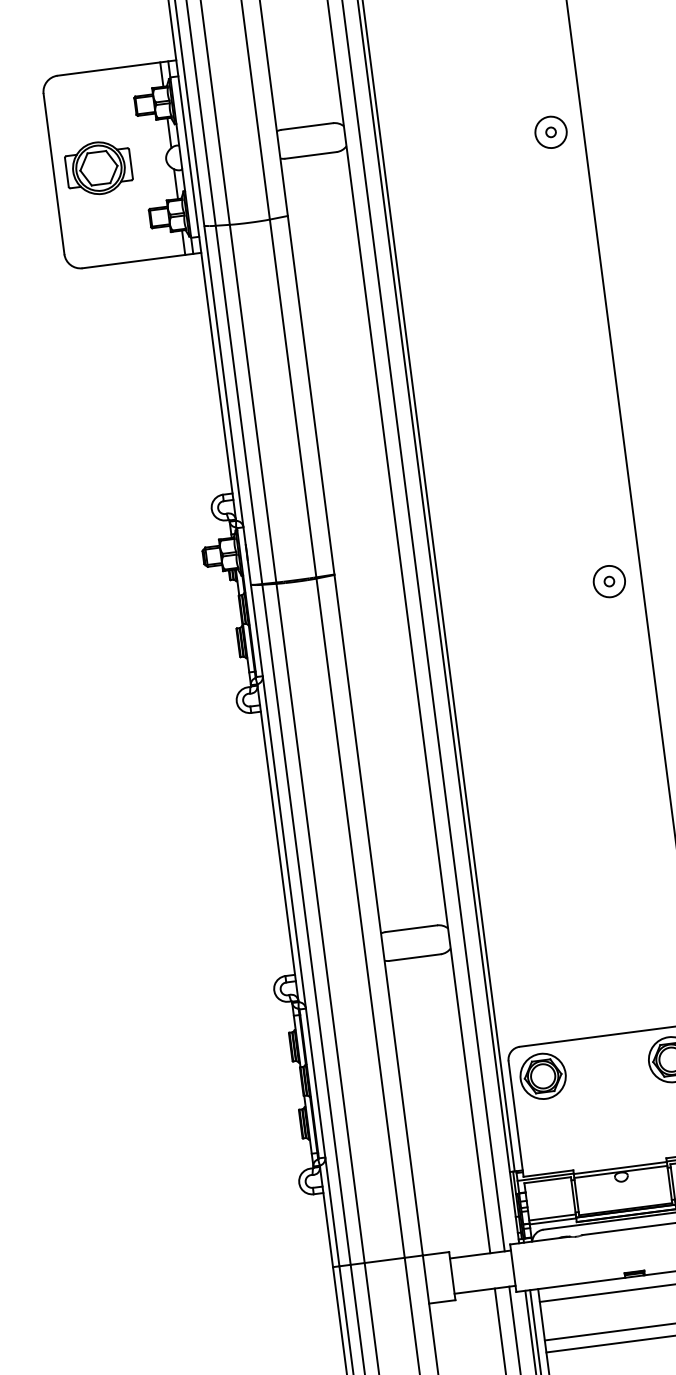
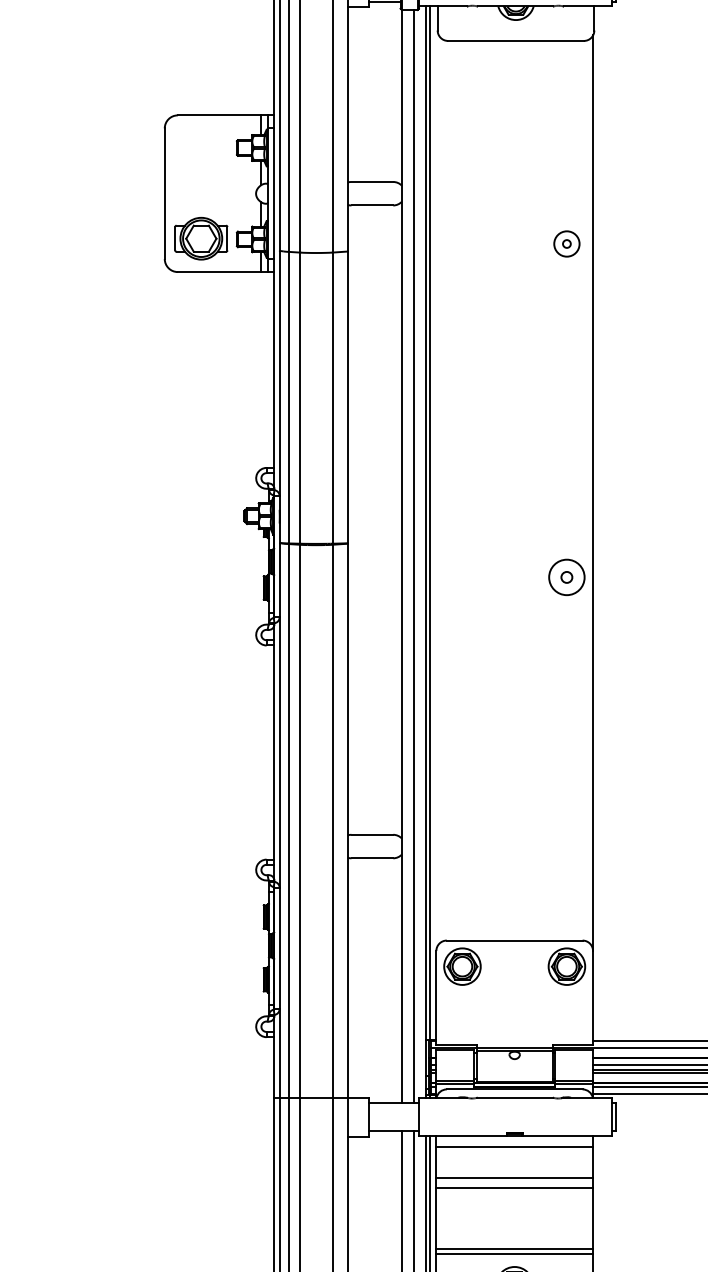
part: (550, 131) -> (566, 243), moved
part: (99, 167) -> (201, 238), moved
part: (608, 581) -> (566, 577), size x1.4

